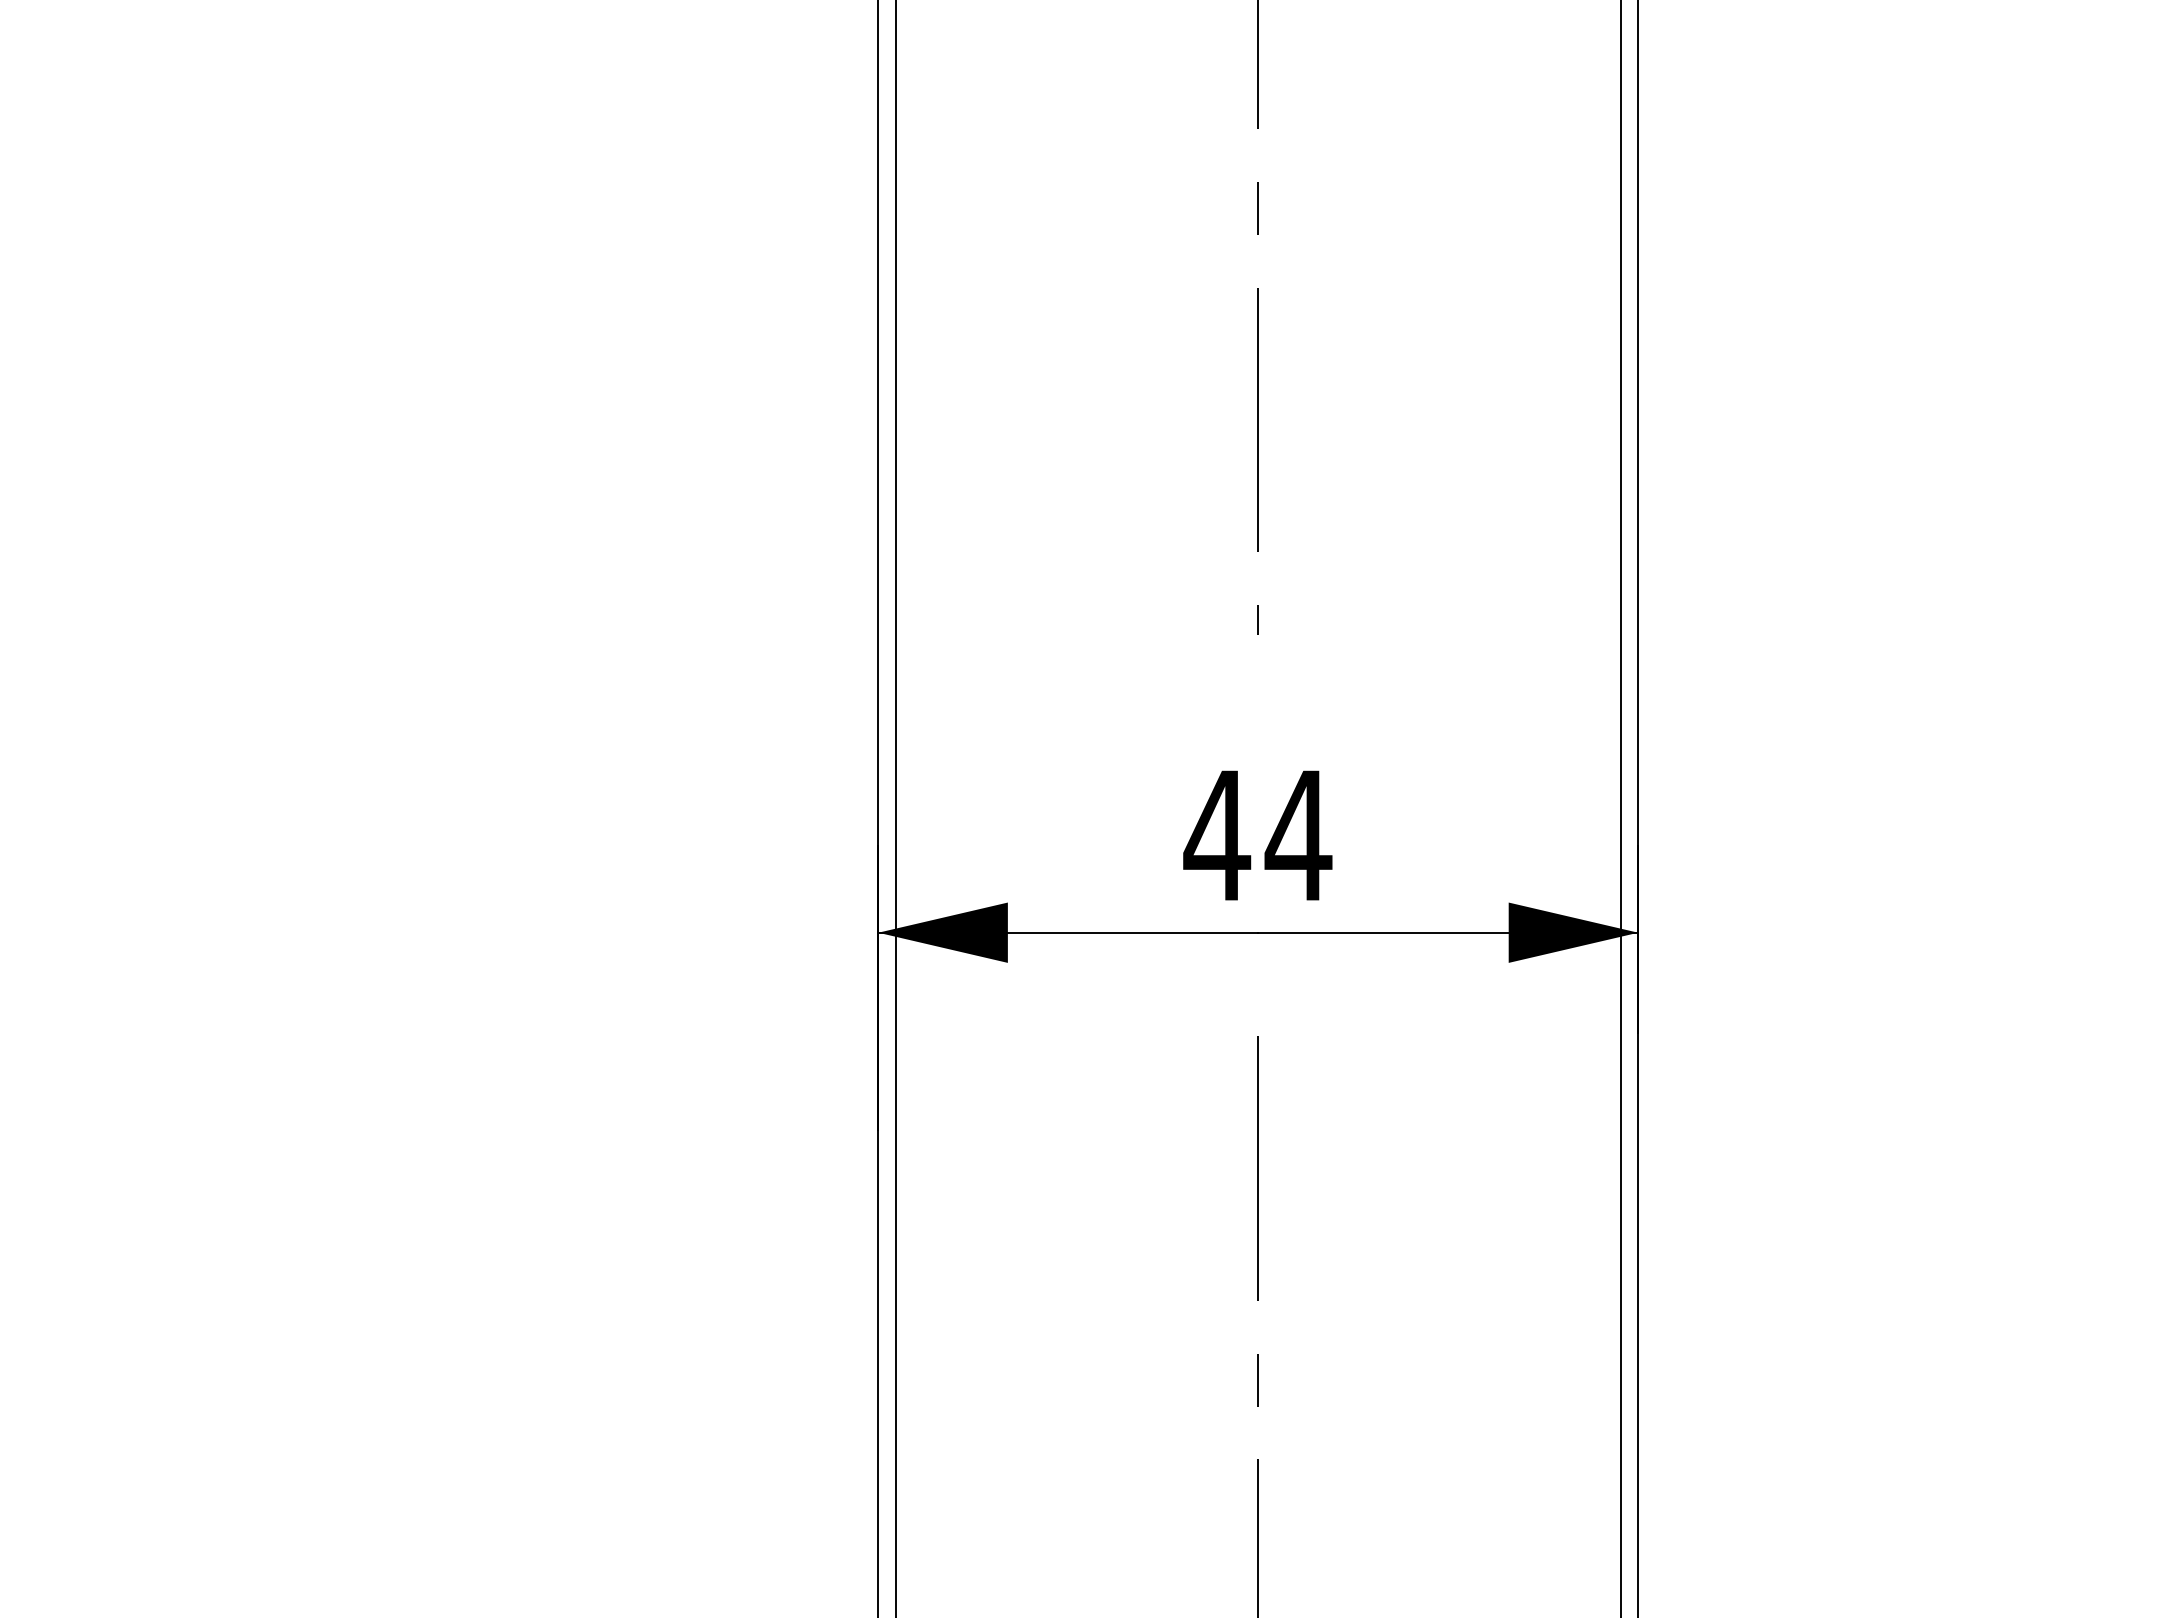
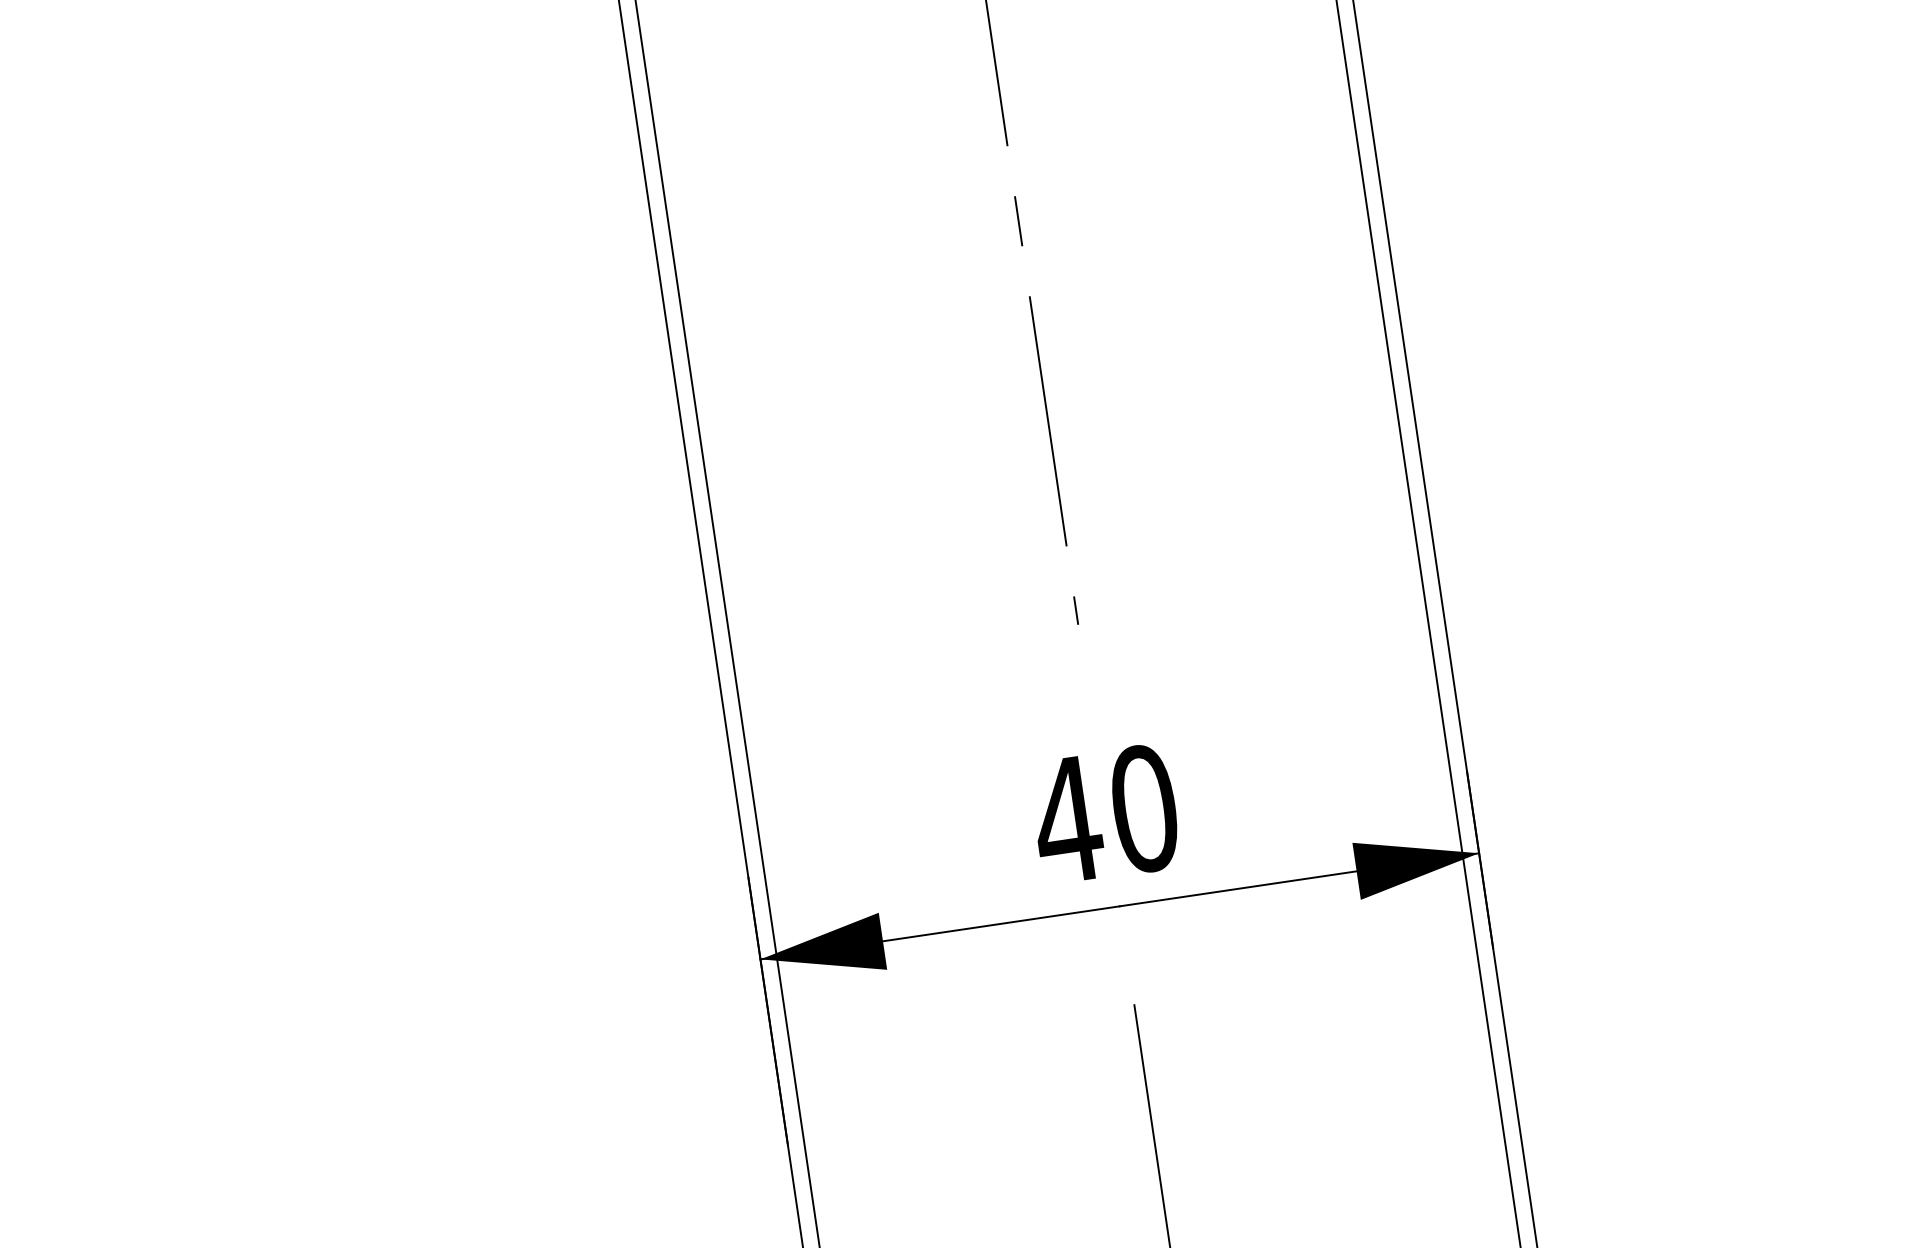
text: (1298, 835) -> (1144, 808), 44 -> 40

